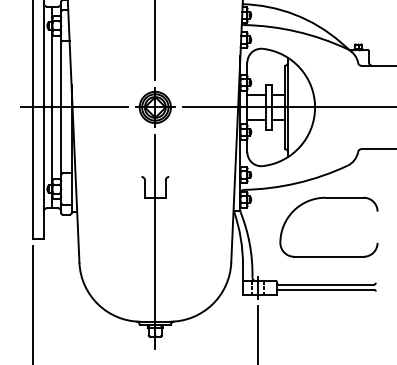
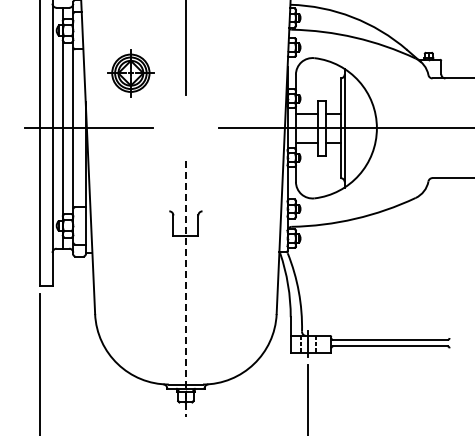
part: (155, 107) -> (130, 73), moved
part: (324, 198) -> (388, 237), removed
line: (155, 242) -> (185, 289), solid -> dashed

